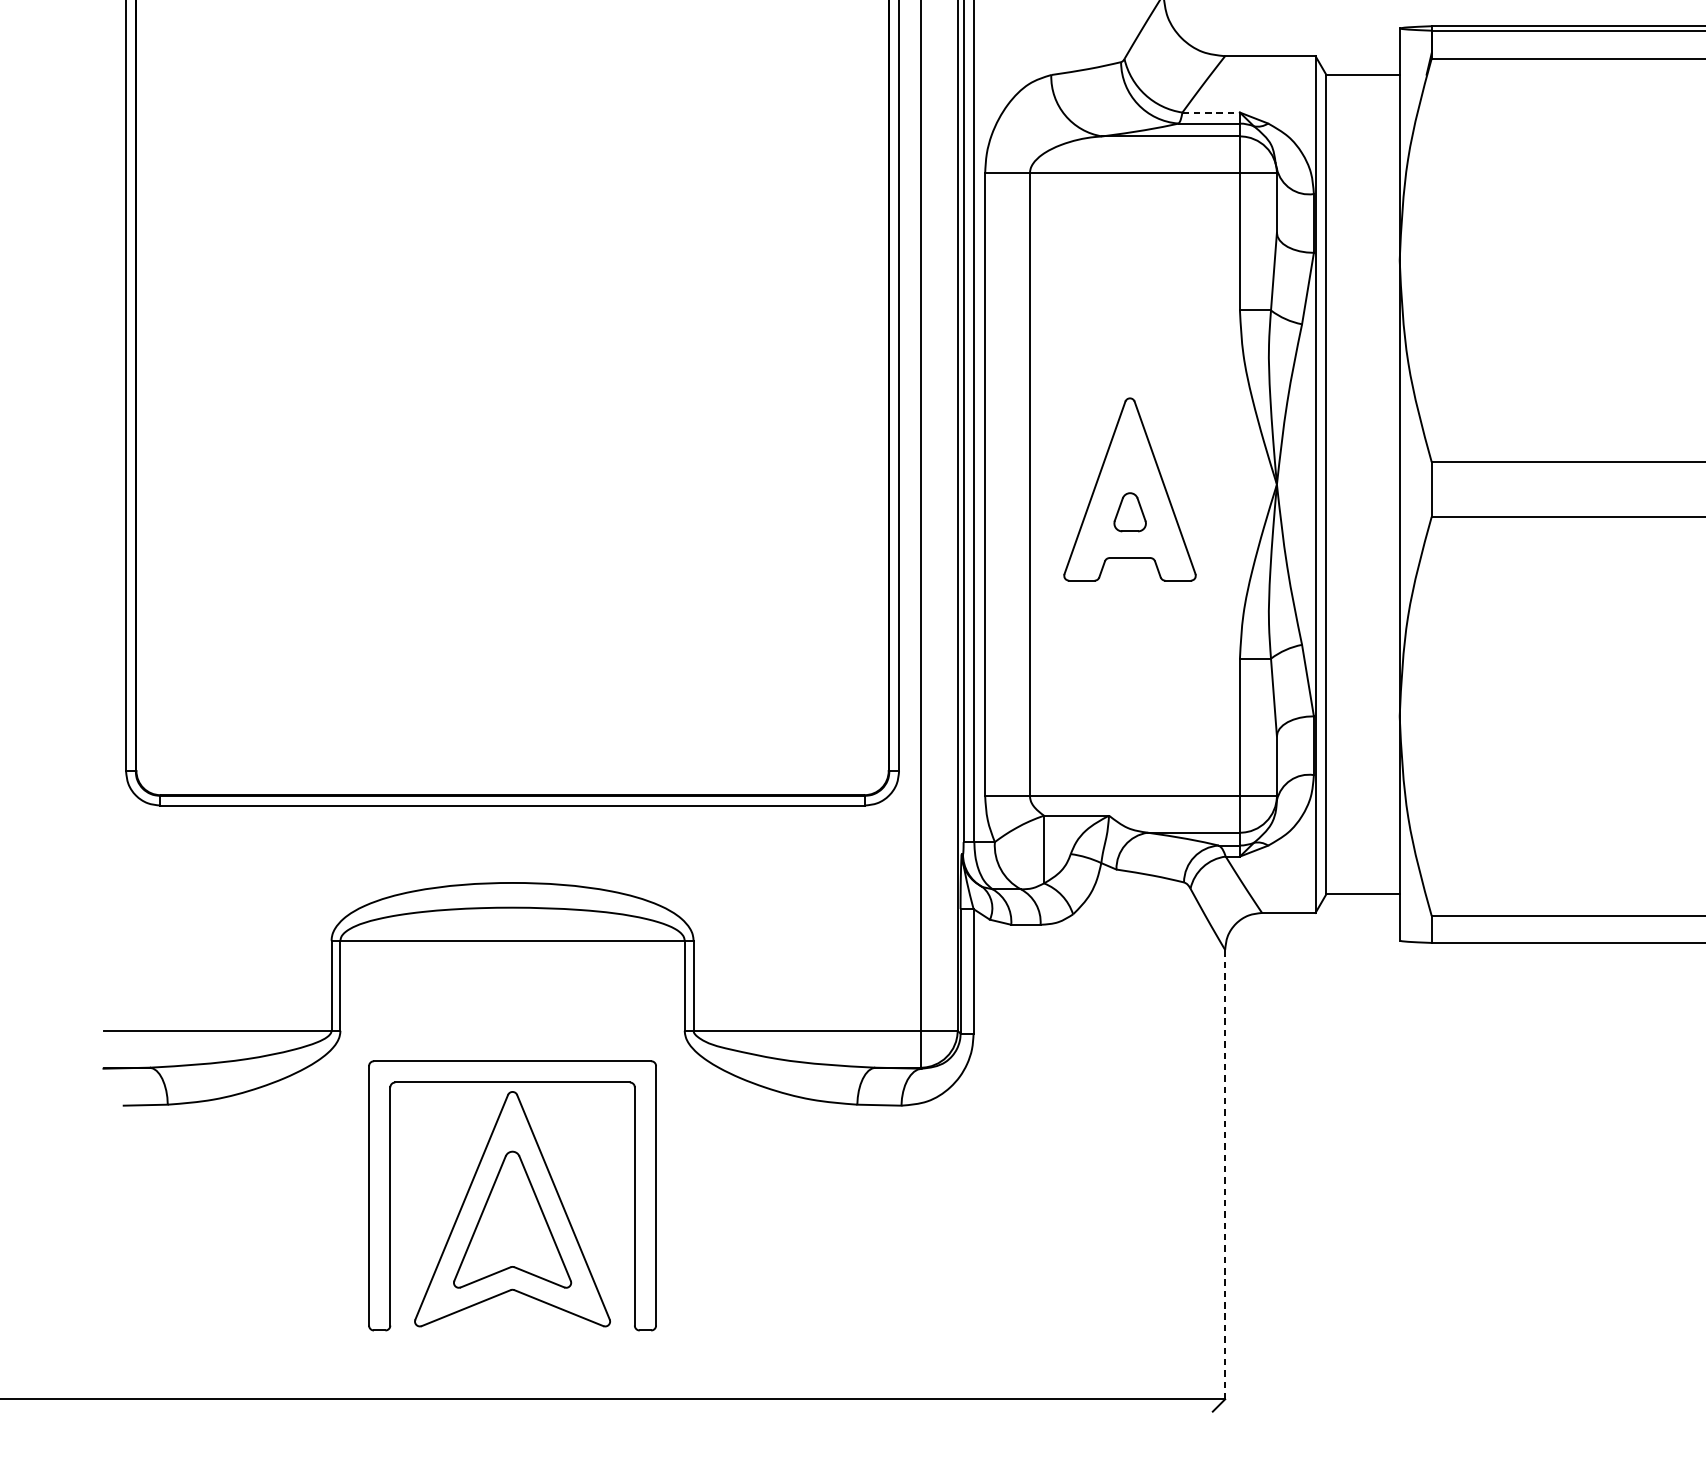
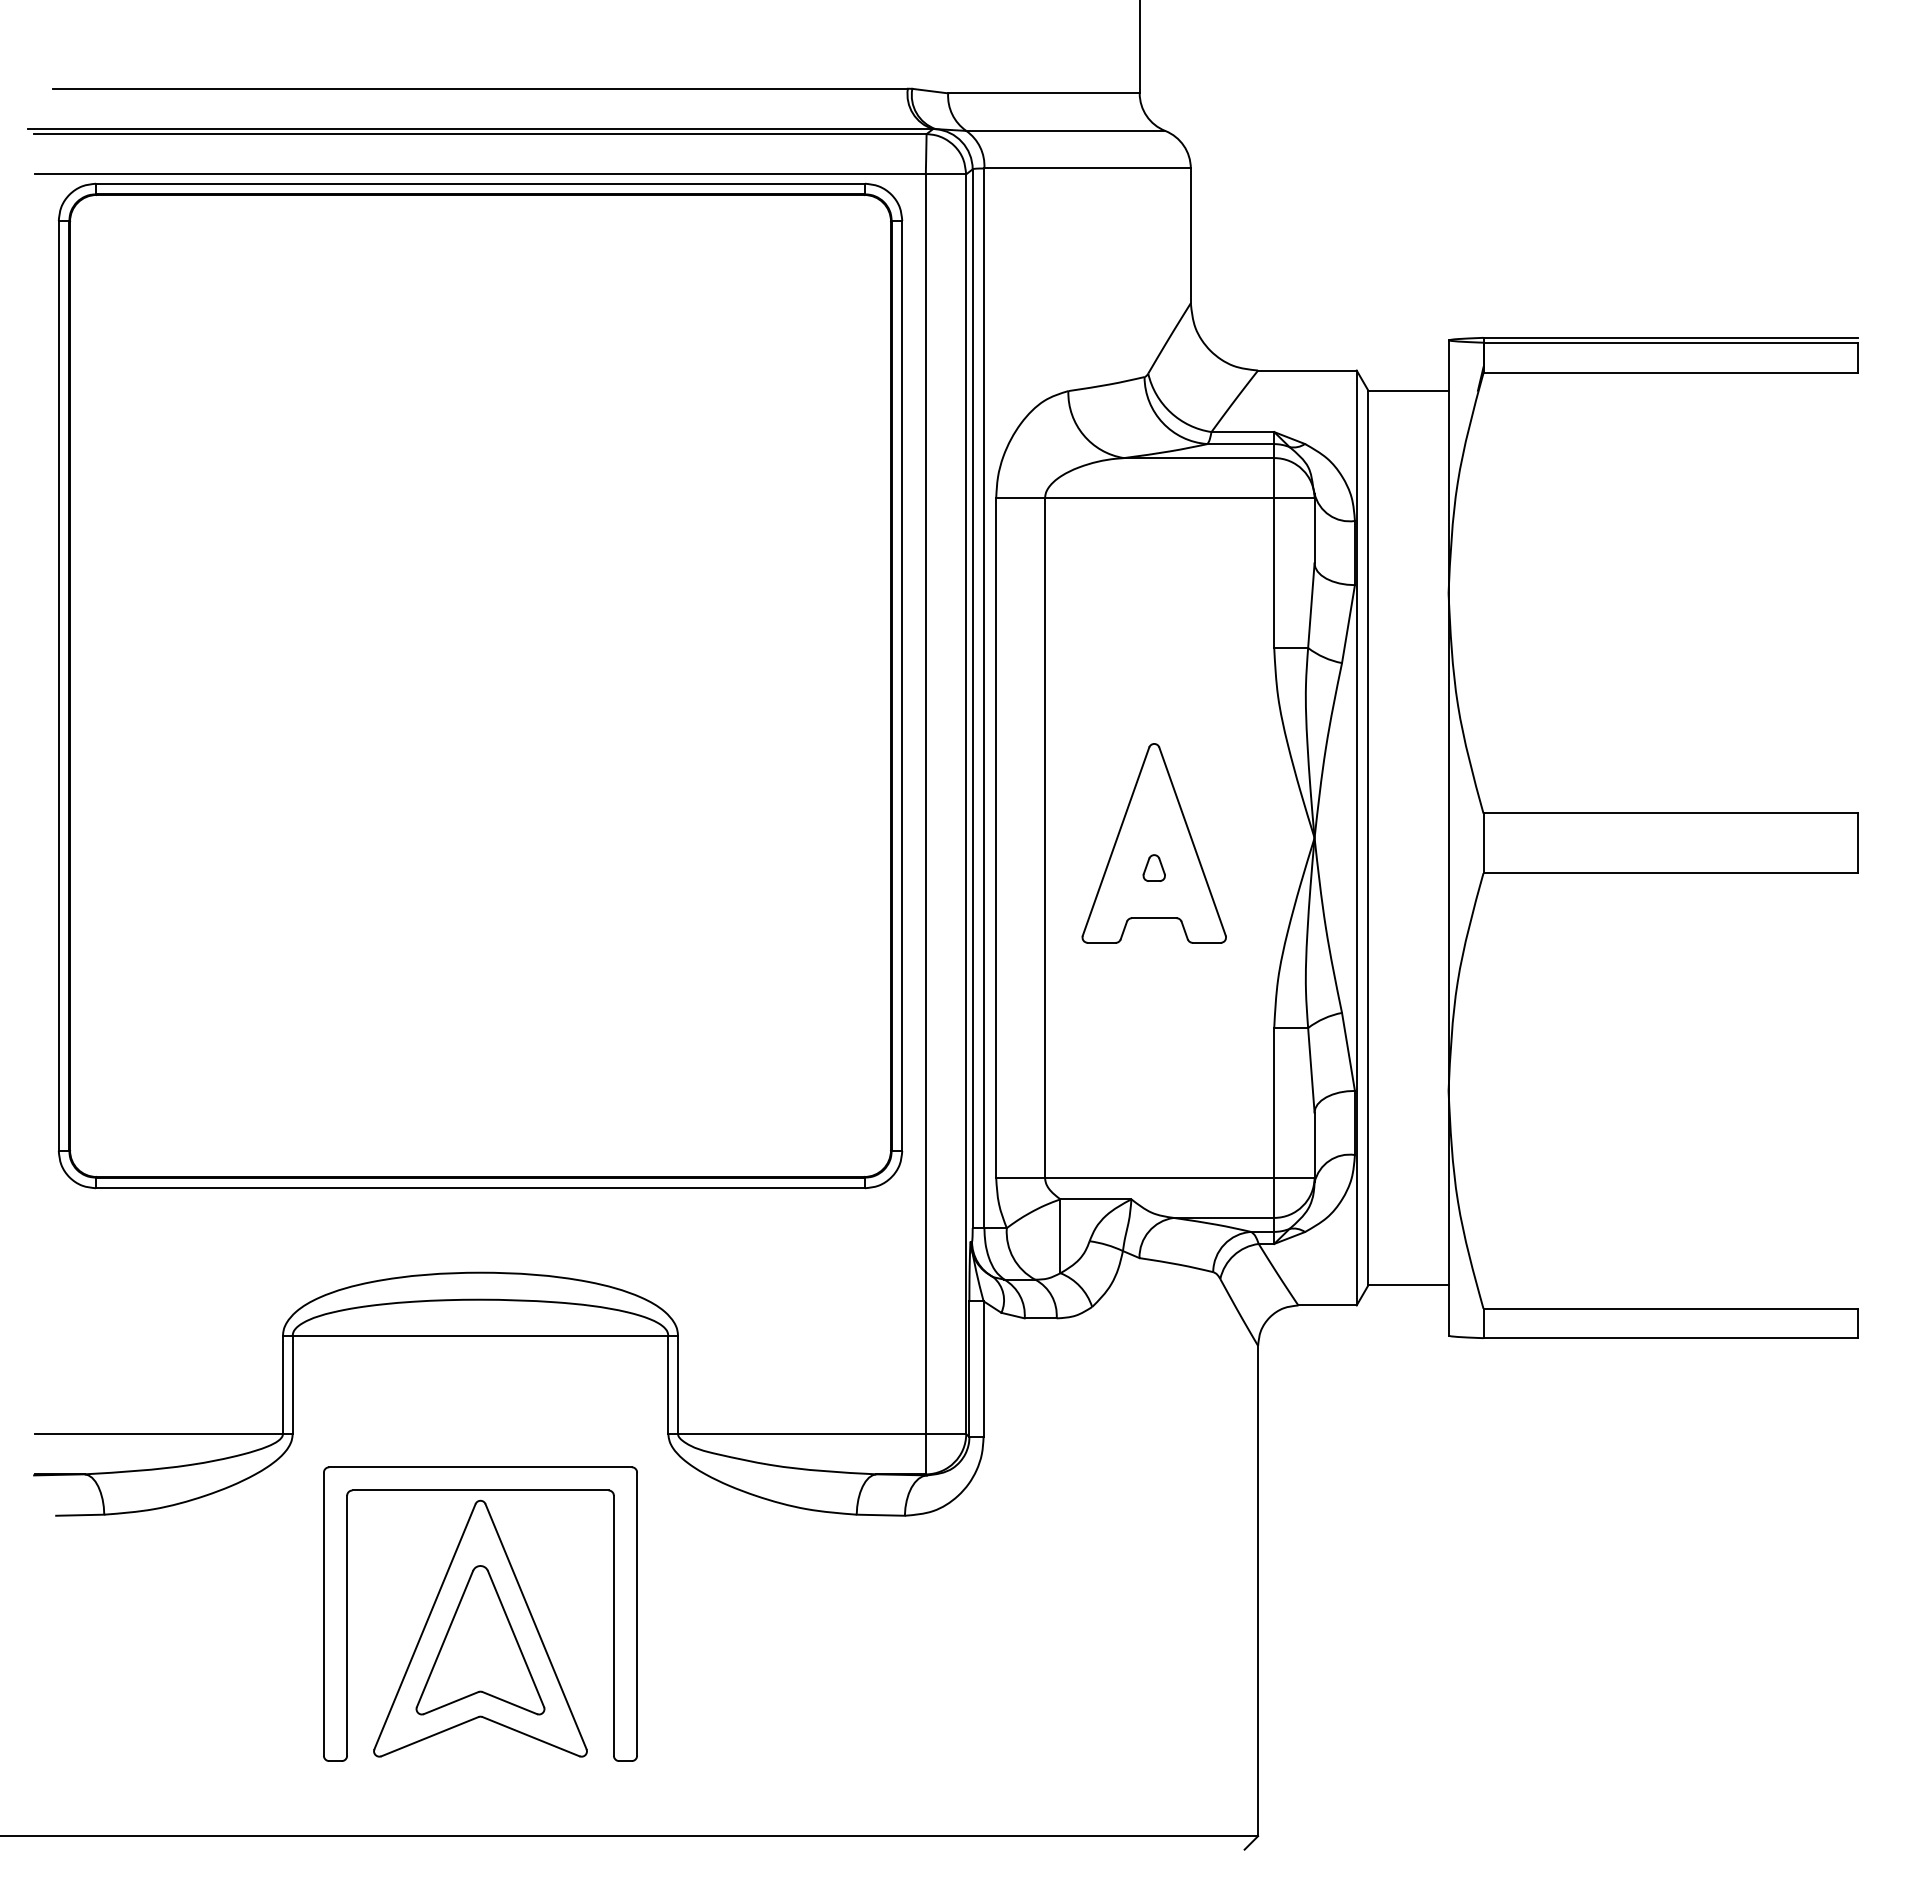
line: (1211, 112) -> (1243, 432), dashed -> solid
part: (1129, 511) -> (1153, 867), size x0.62
line: (1225, 1174) -> (1258, 1590), dashed -> solid

